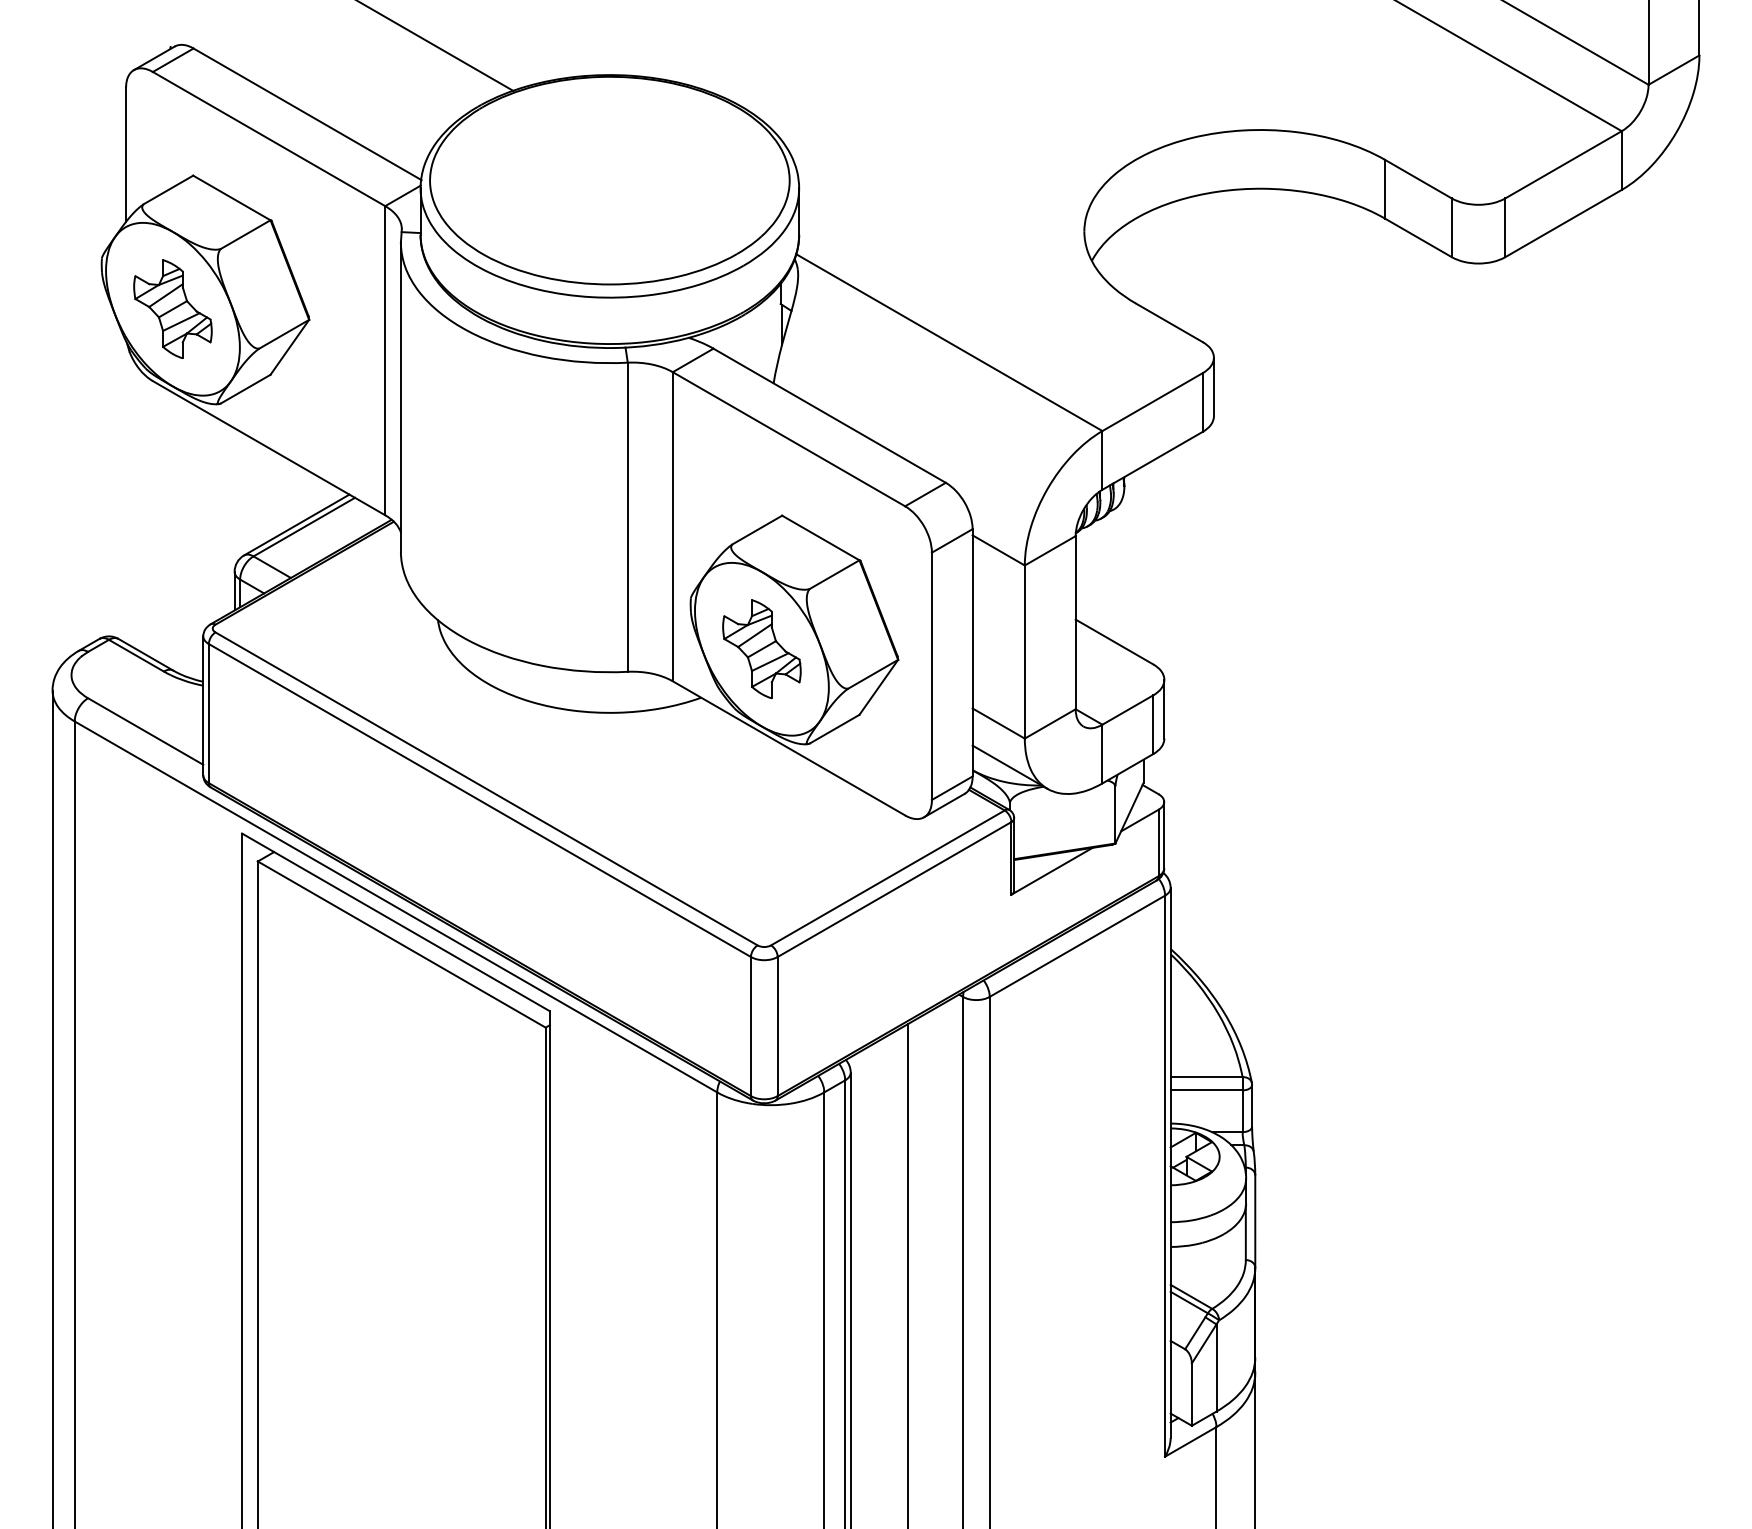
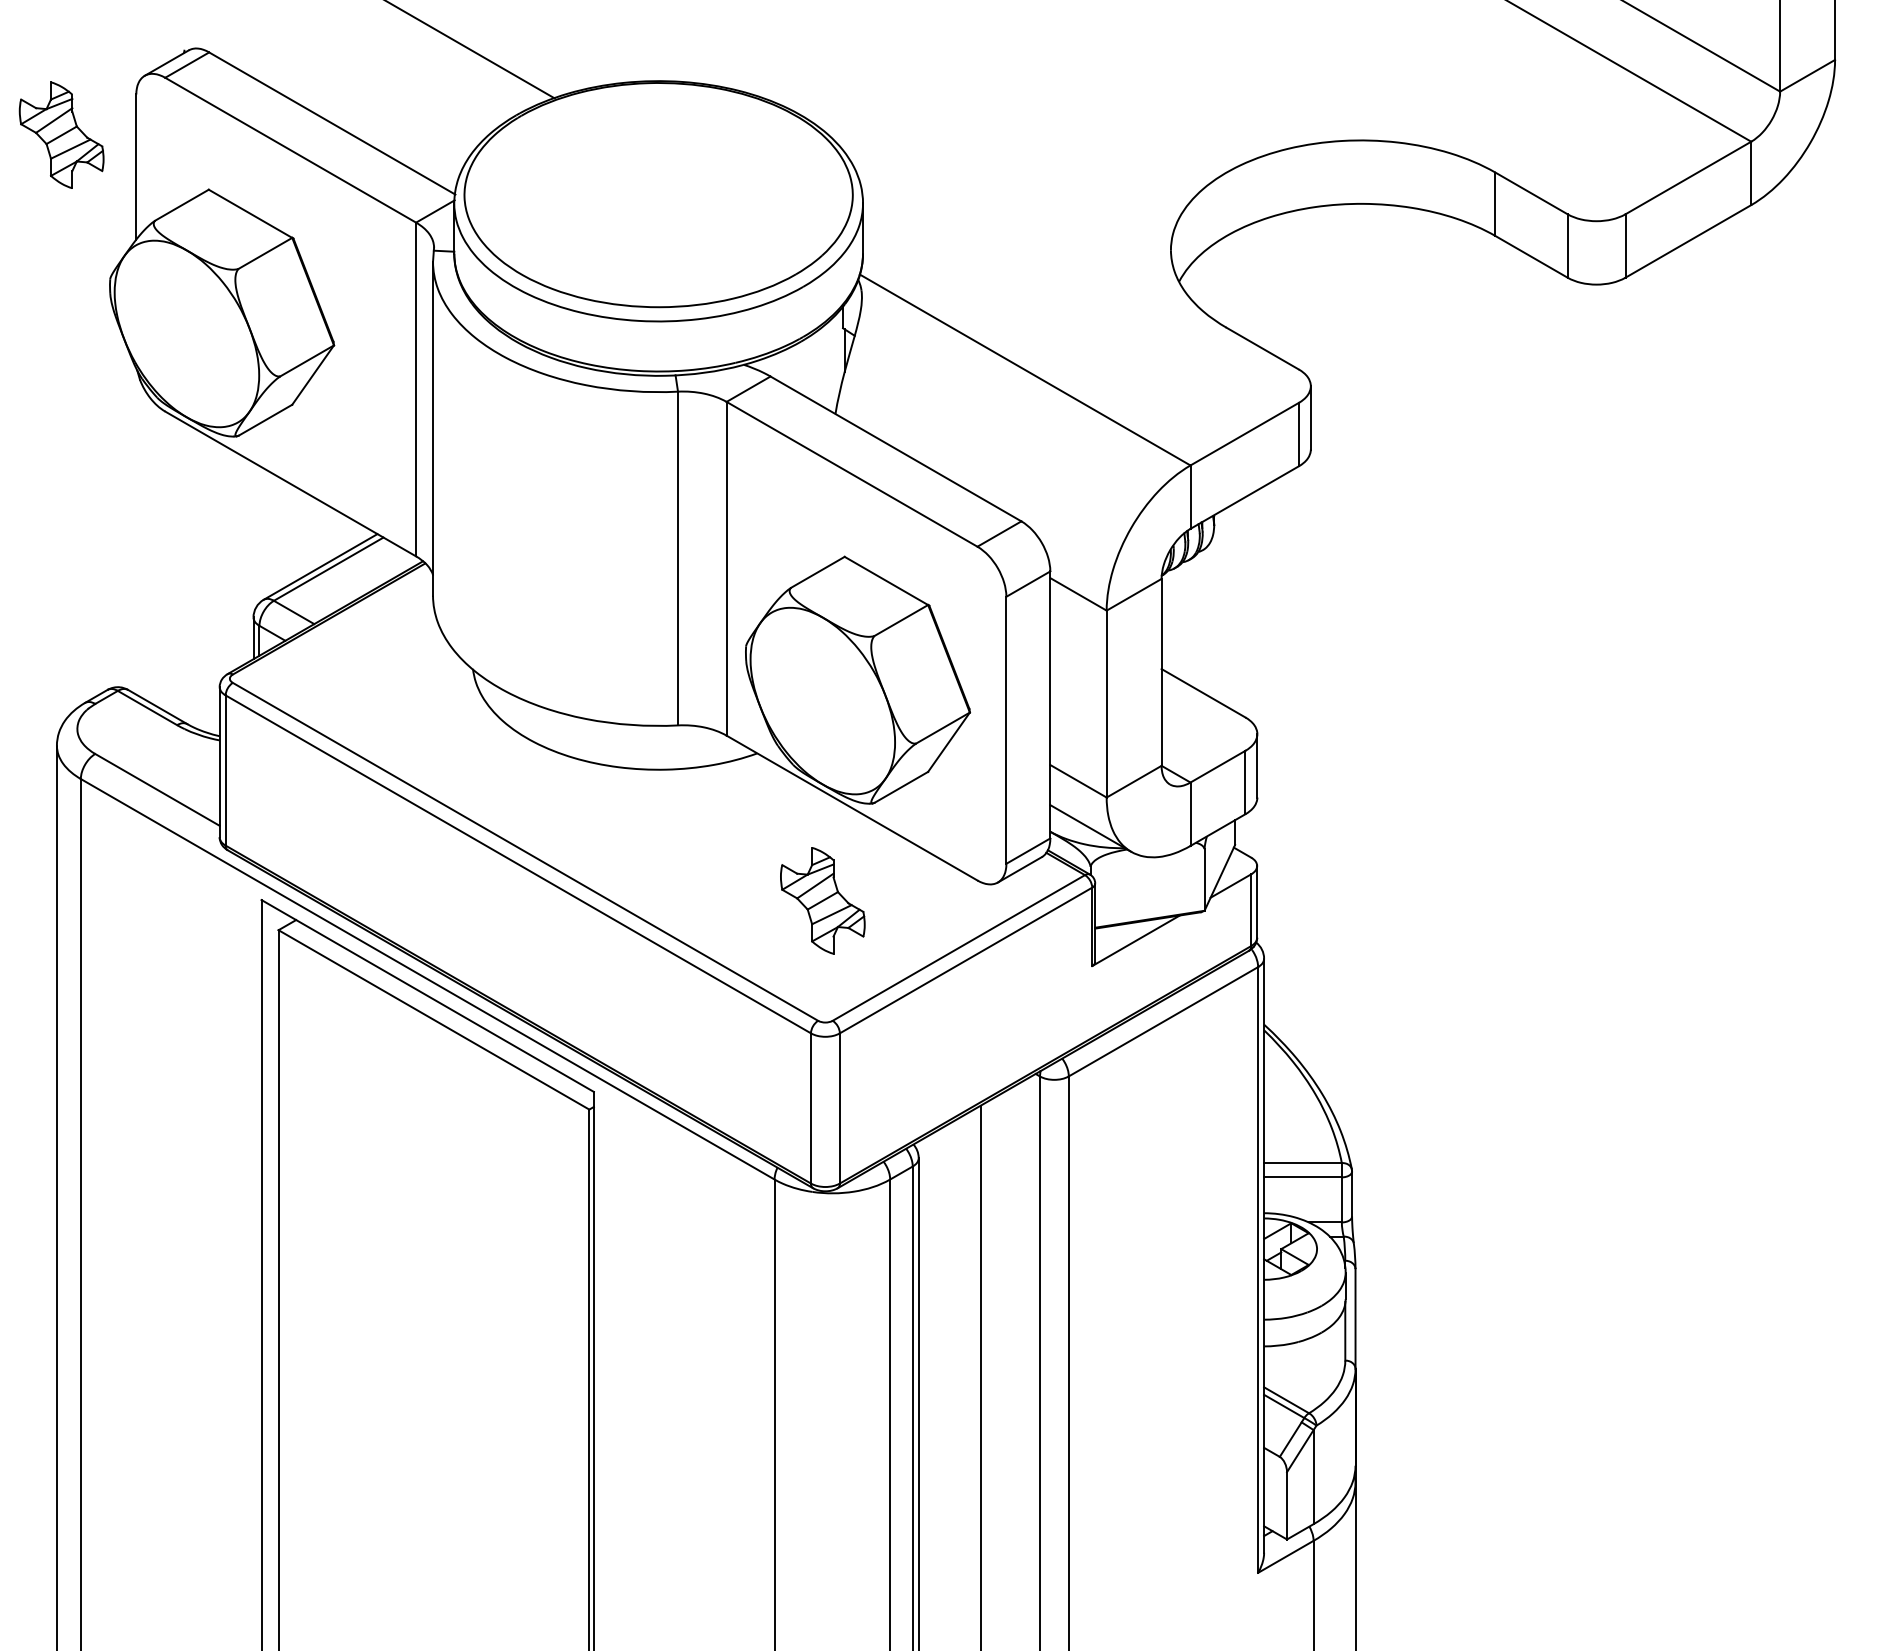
part: (172, 308) -> (61, 134), moved
part: (761, 648) -> (822, 899), moved

